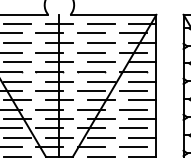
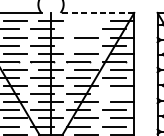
line: (113, 14) -> (97, 12), solid -> dashed
line: (100, 24) -> (86, 21), removed
line: (91, 32) -> (78, 28), removed
line: (91, 52) -> (78, 45), removed
line: (132, 109) -> (113, 94), removed

